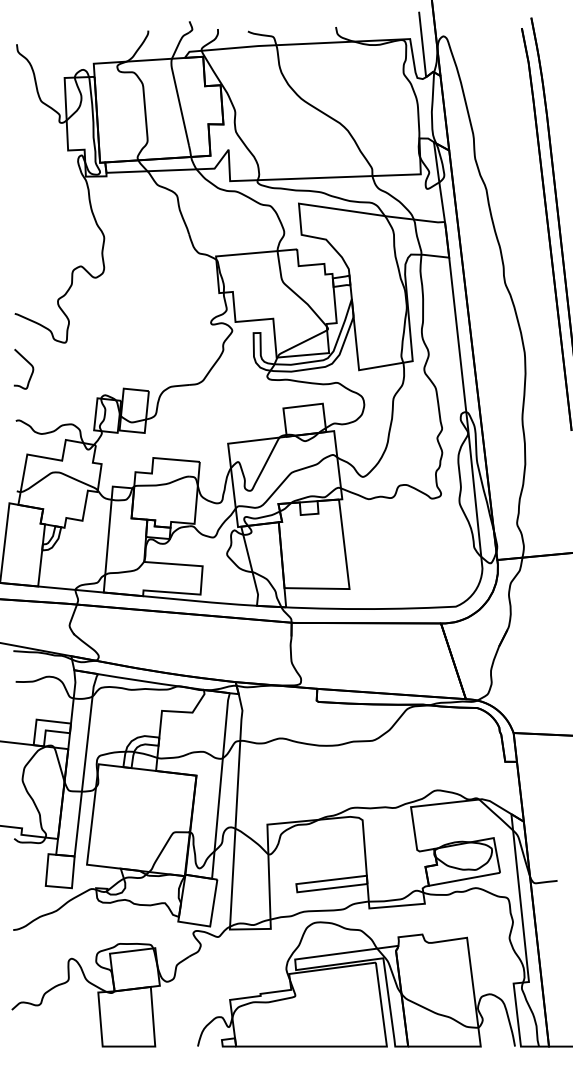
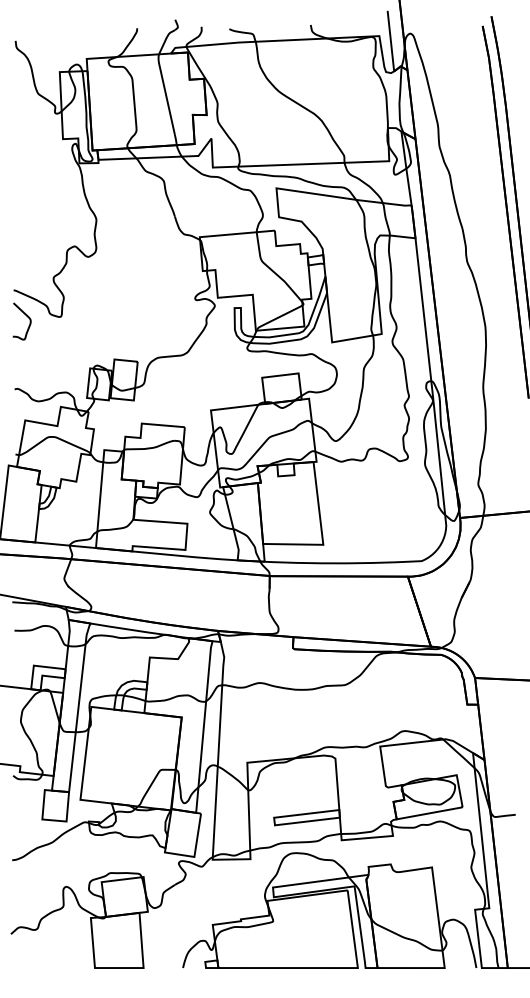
curve: (28, 363) -> (26, 316), moved

